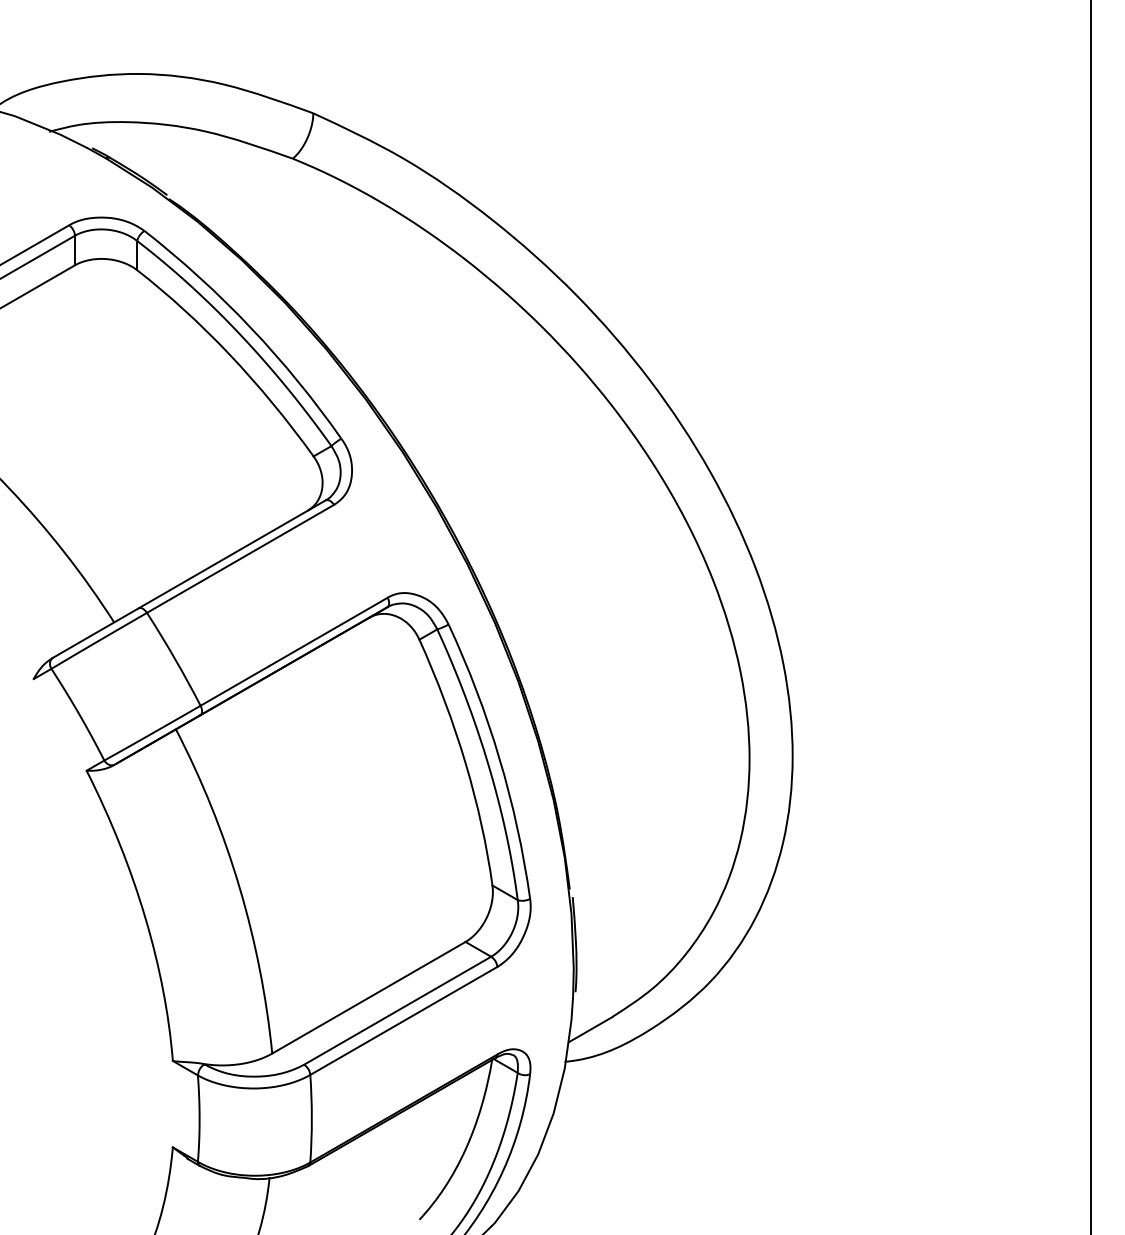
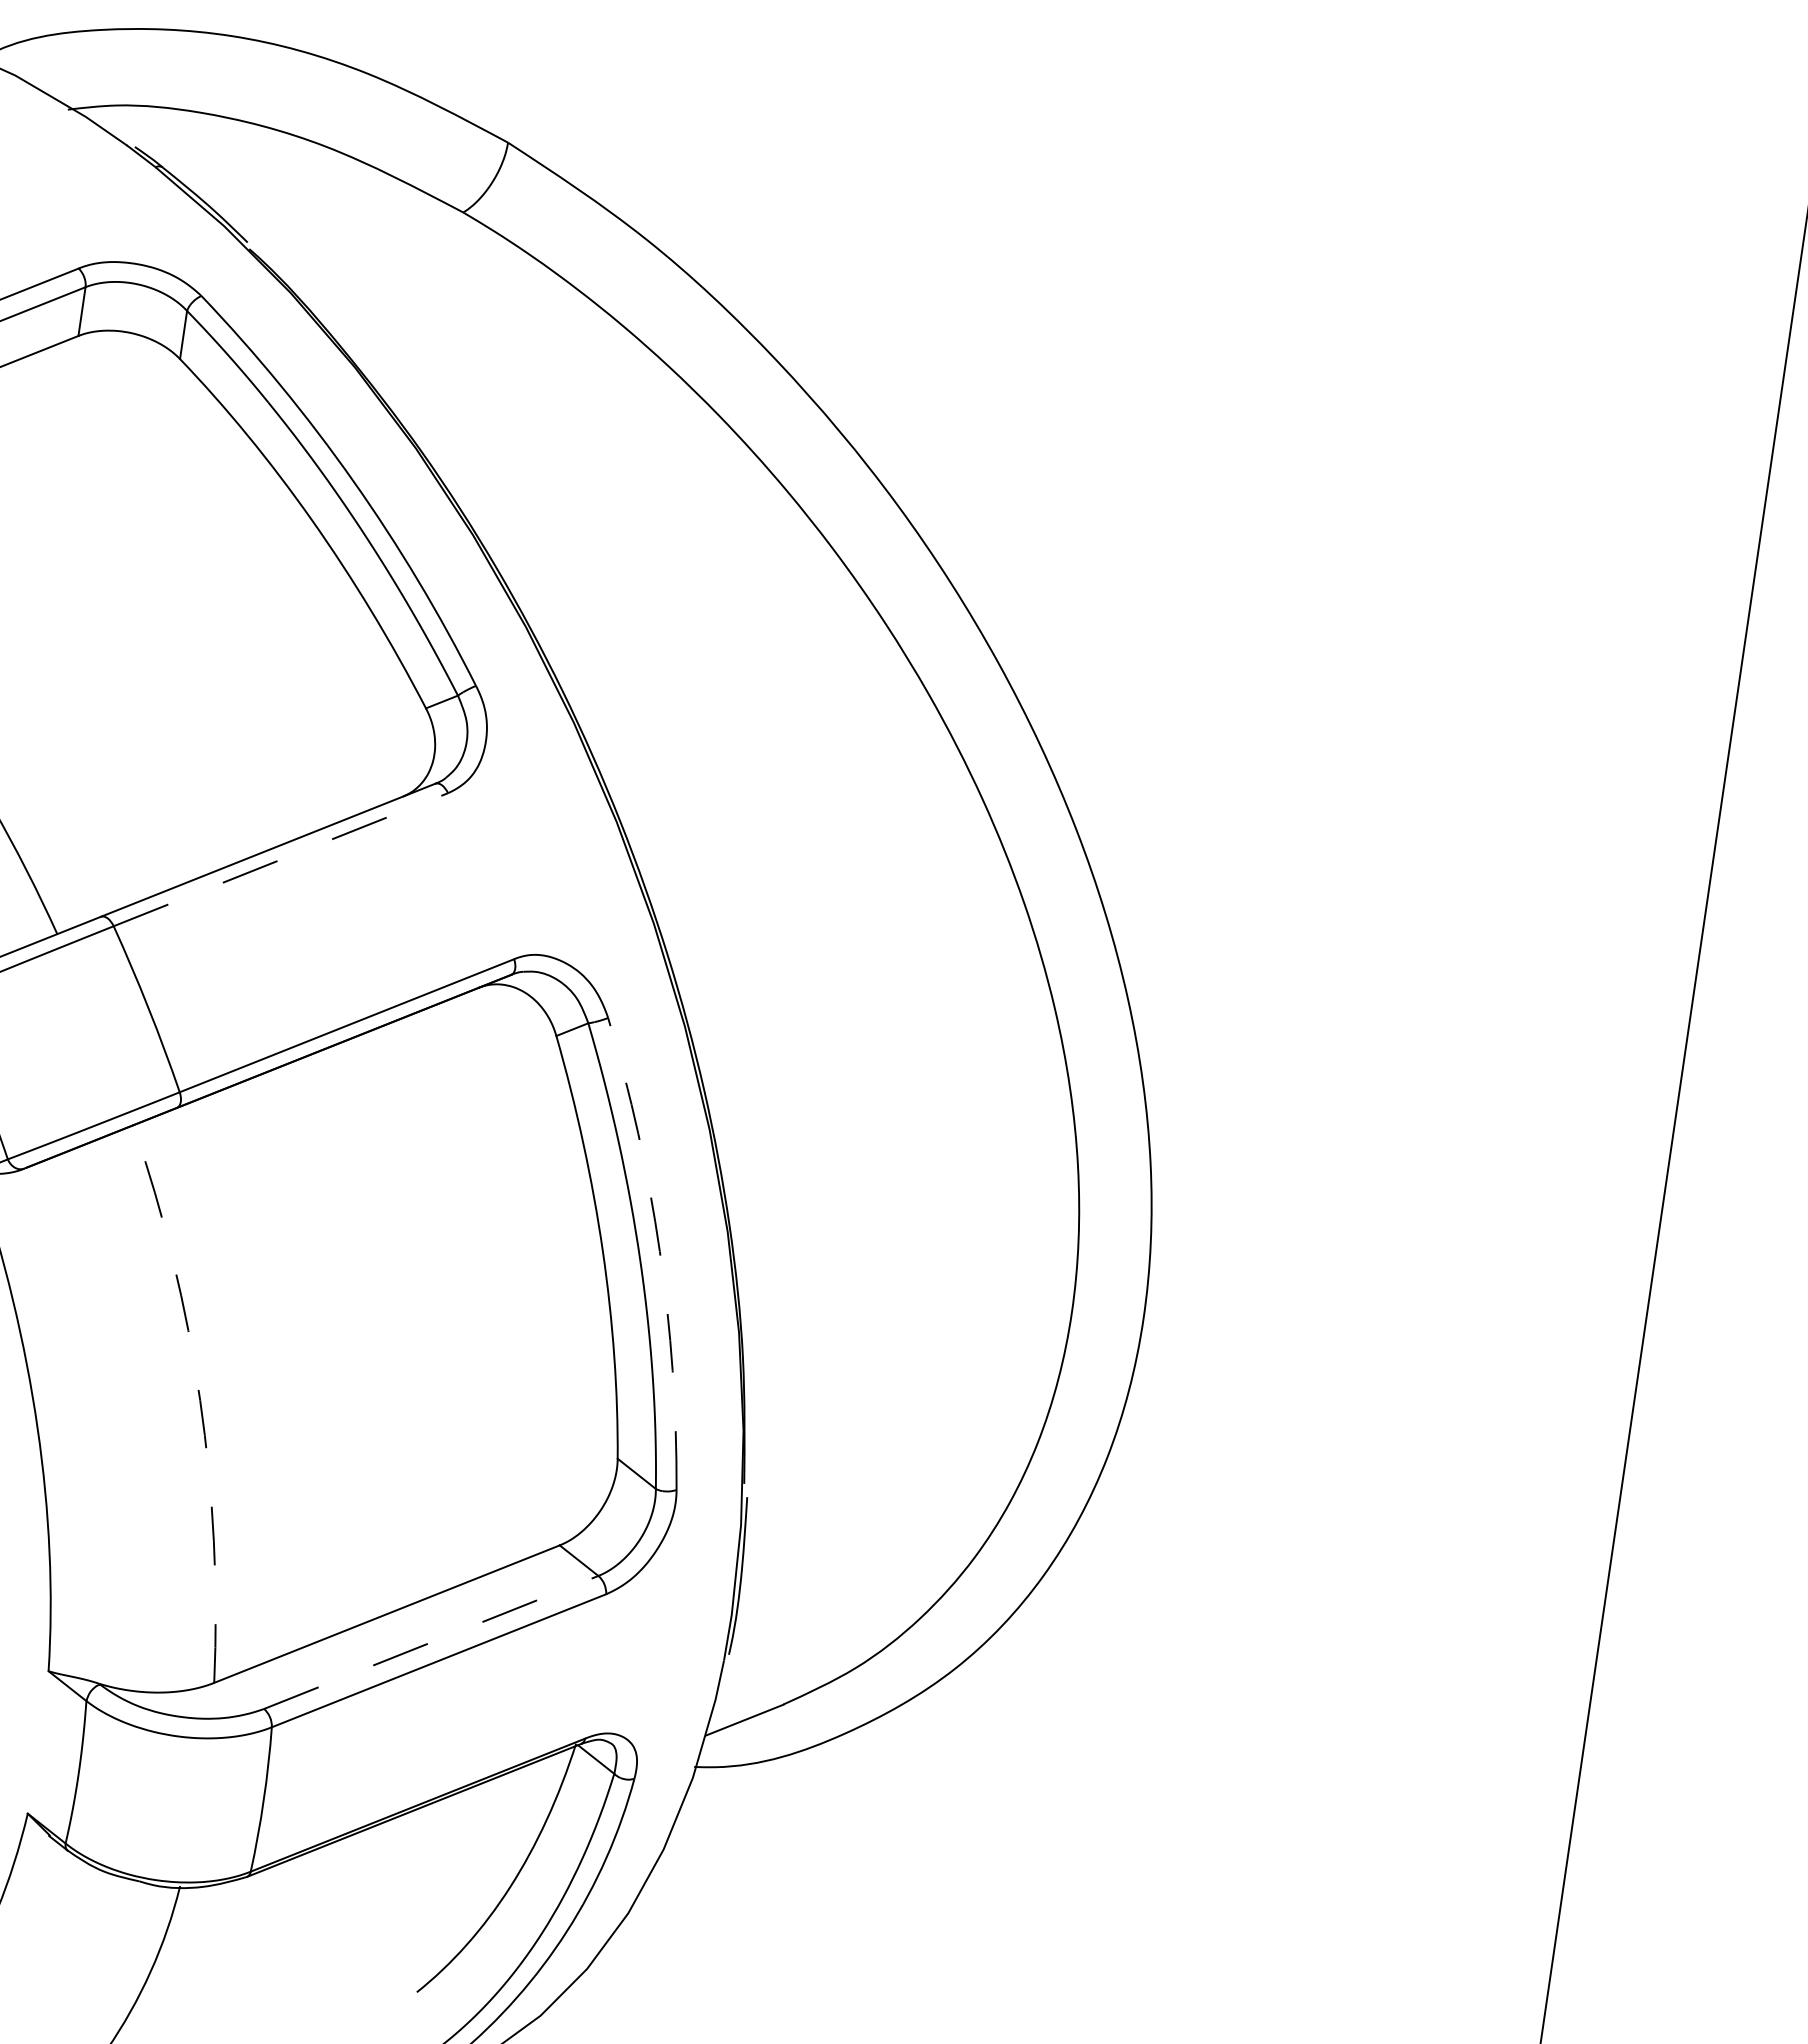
line: (240, 558) -> (280, 859), solid -> dashed
arc: (499, 758) -> (659, 1251), solid -> dashed
arc: (239, 886) -> (200, 1399), solid -> dashed
line: (397, 1010) -> (431, 1642), solid -> dashed

